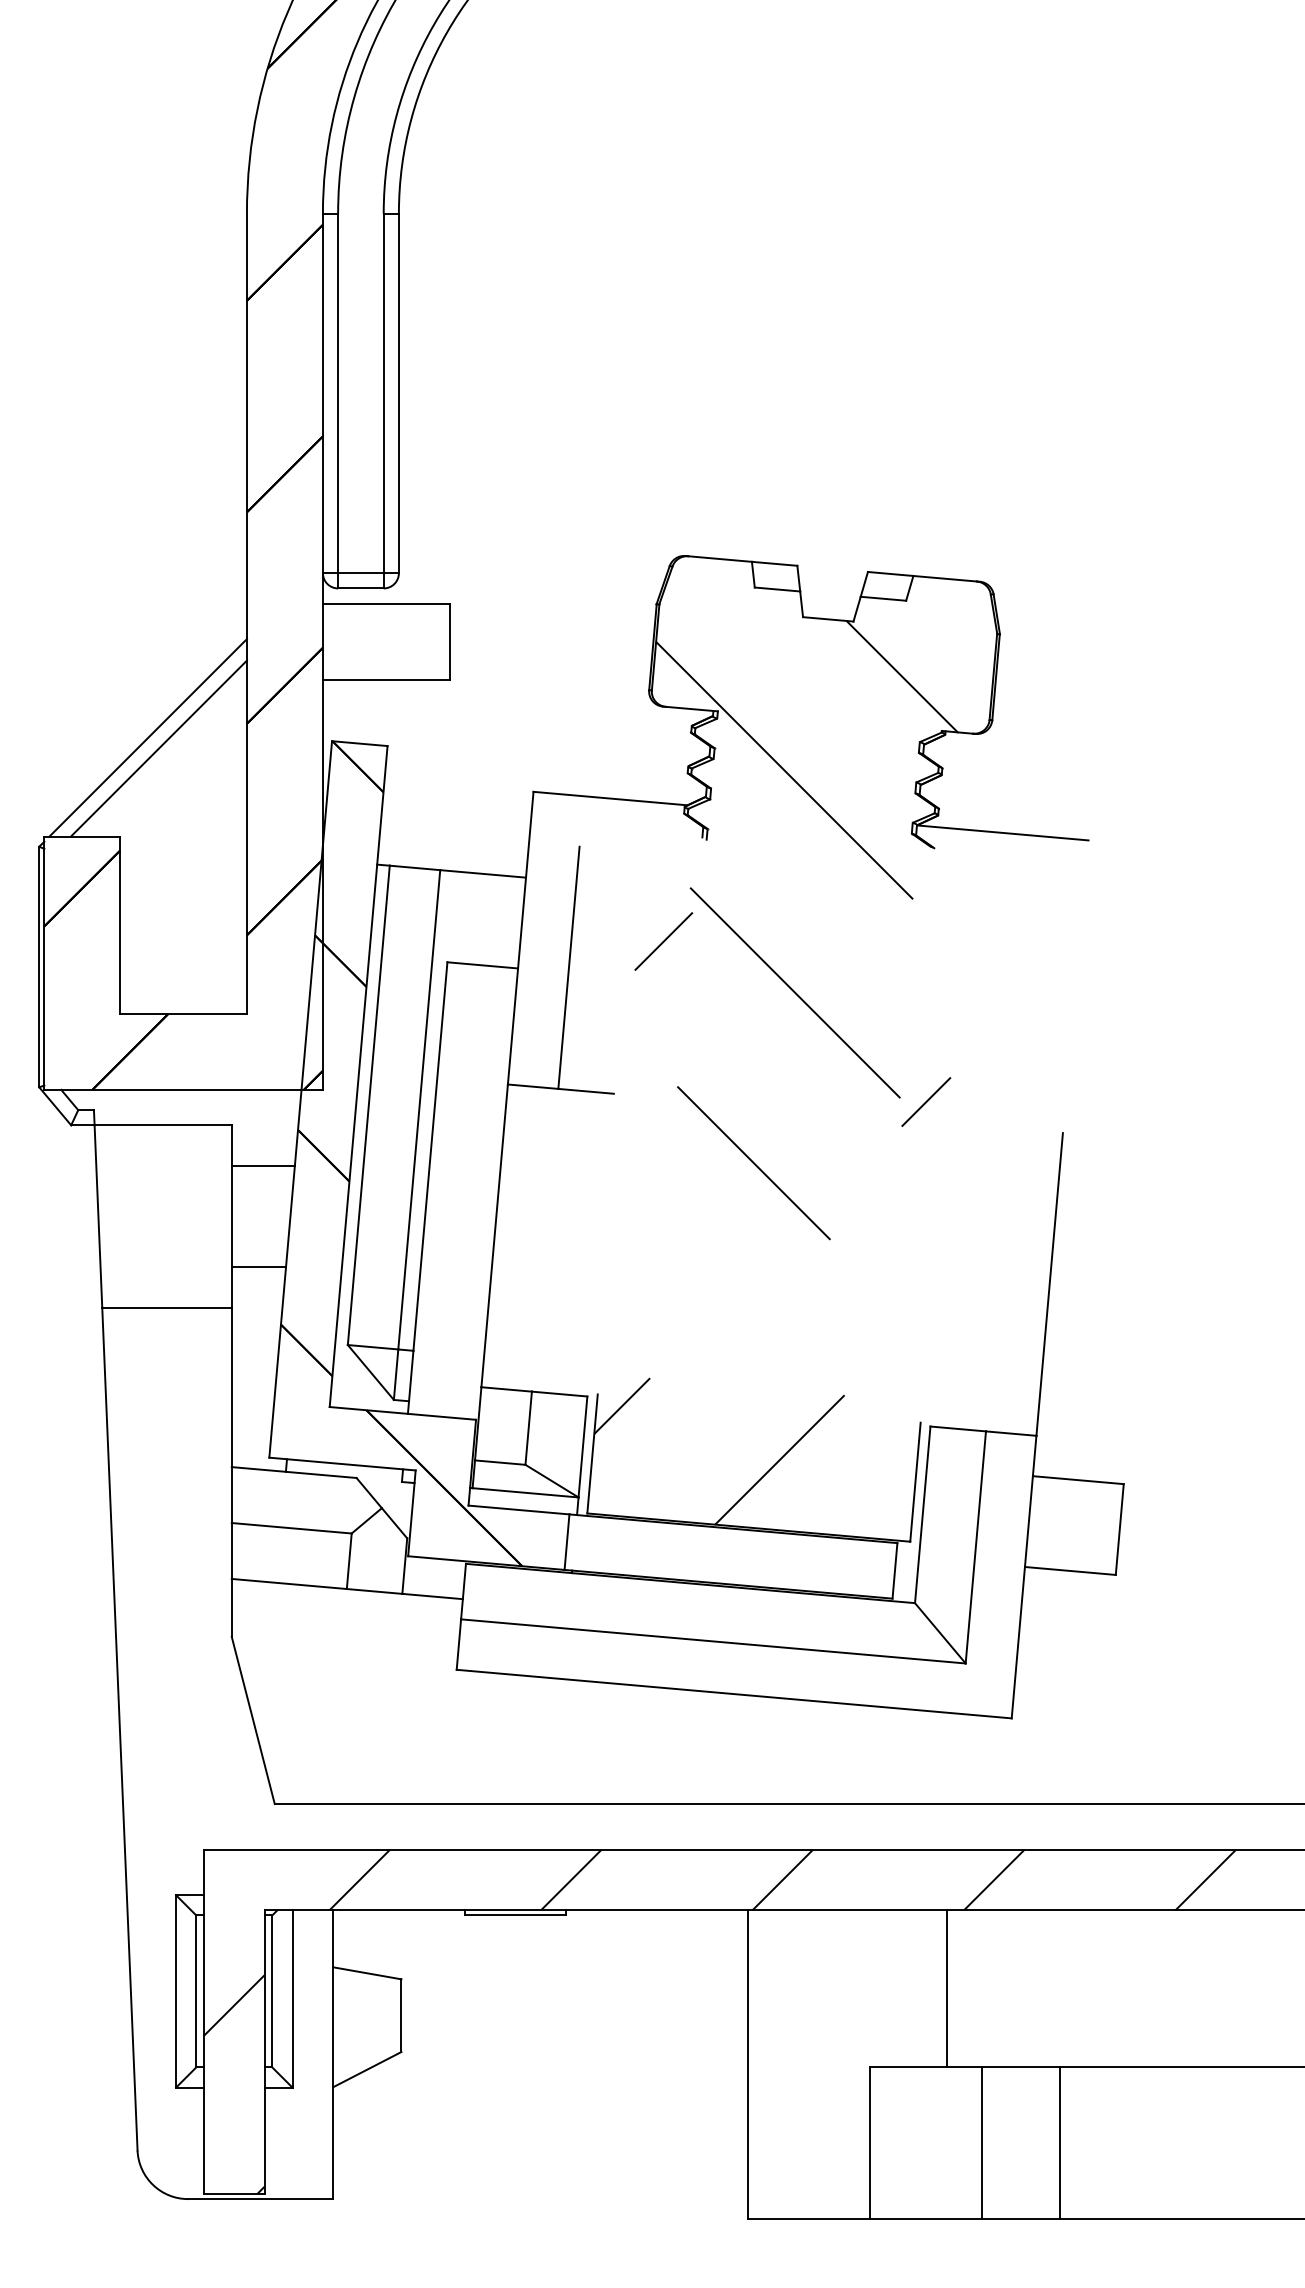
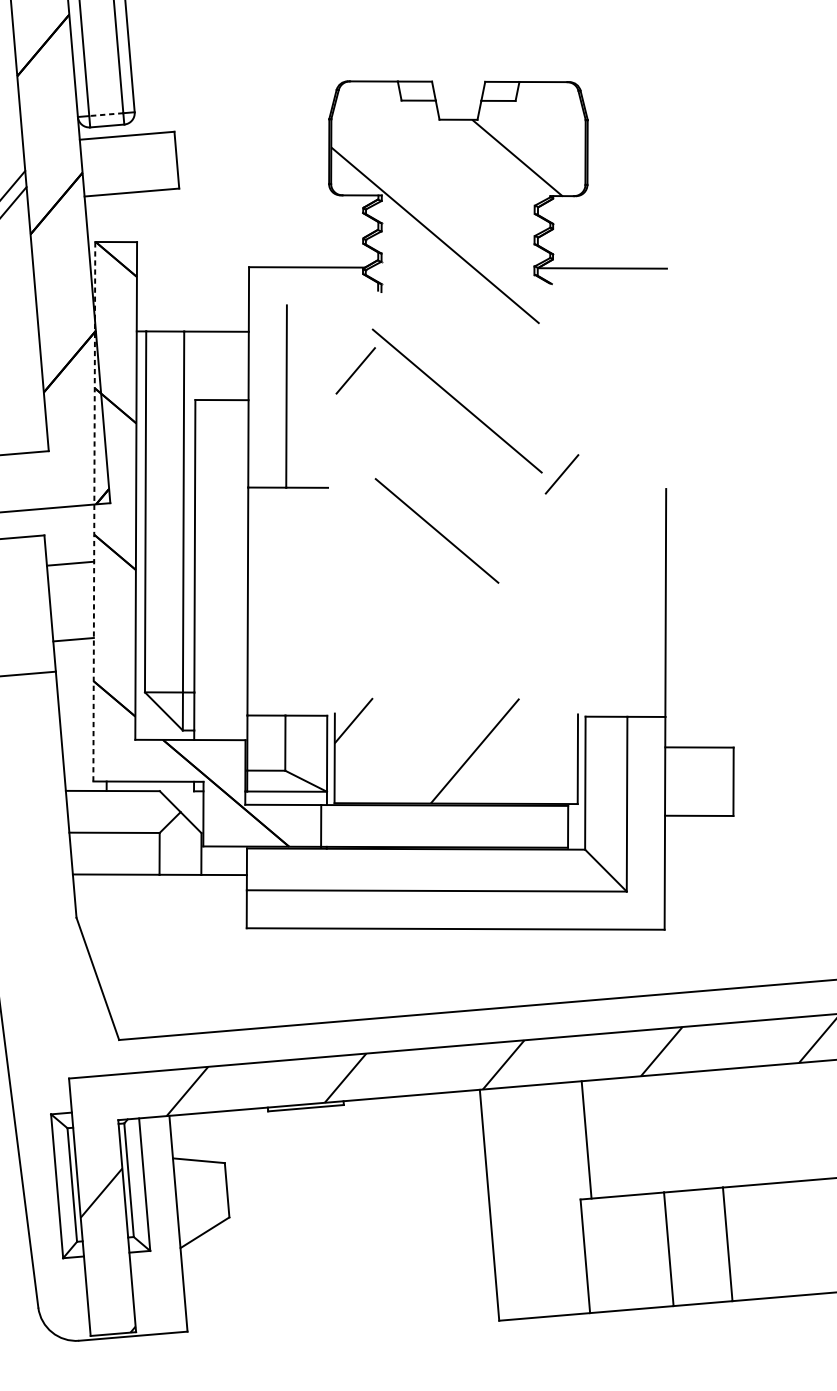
line: (360, 573) -> (106, 114), solid -> dashed
line: (300, 1099) -> (94, 511), solid -> dashed
line: (946, 1988) -> (586, 1139), moved

